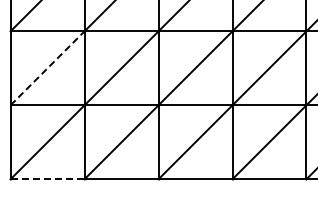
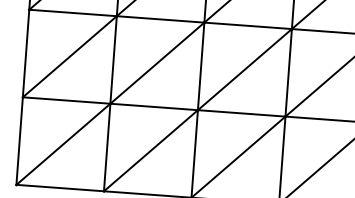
line: (47, 67) -> (69, 55), dashed -> solid
line: (47, 179) -> (60, 188), dashed -> solid

